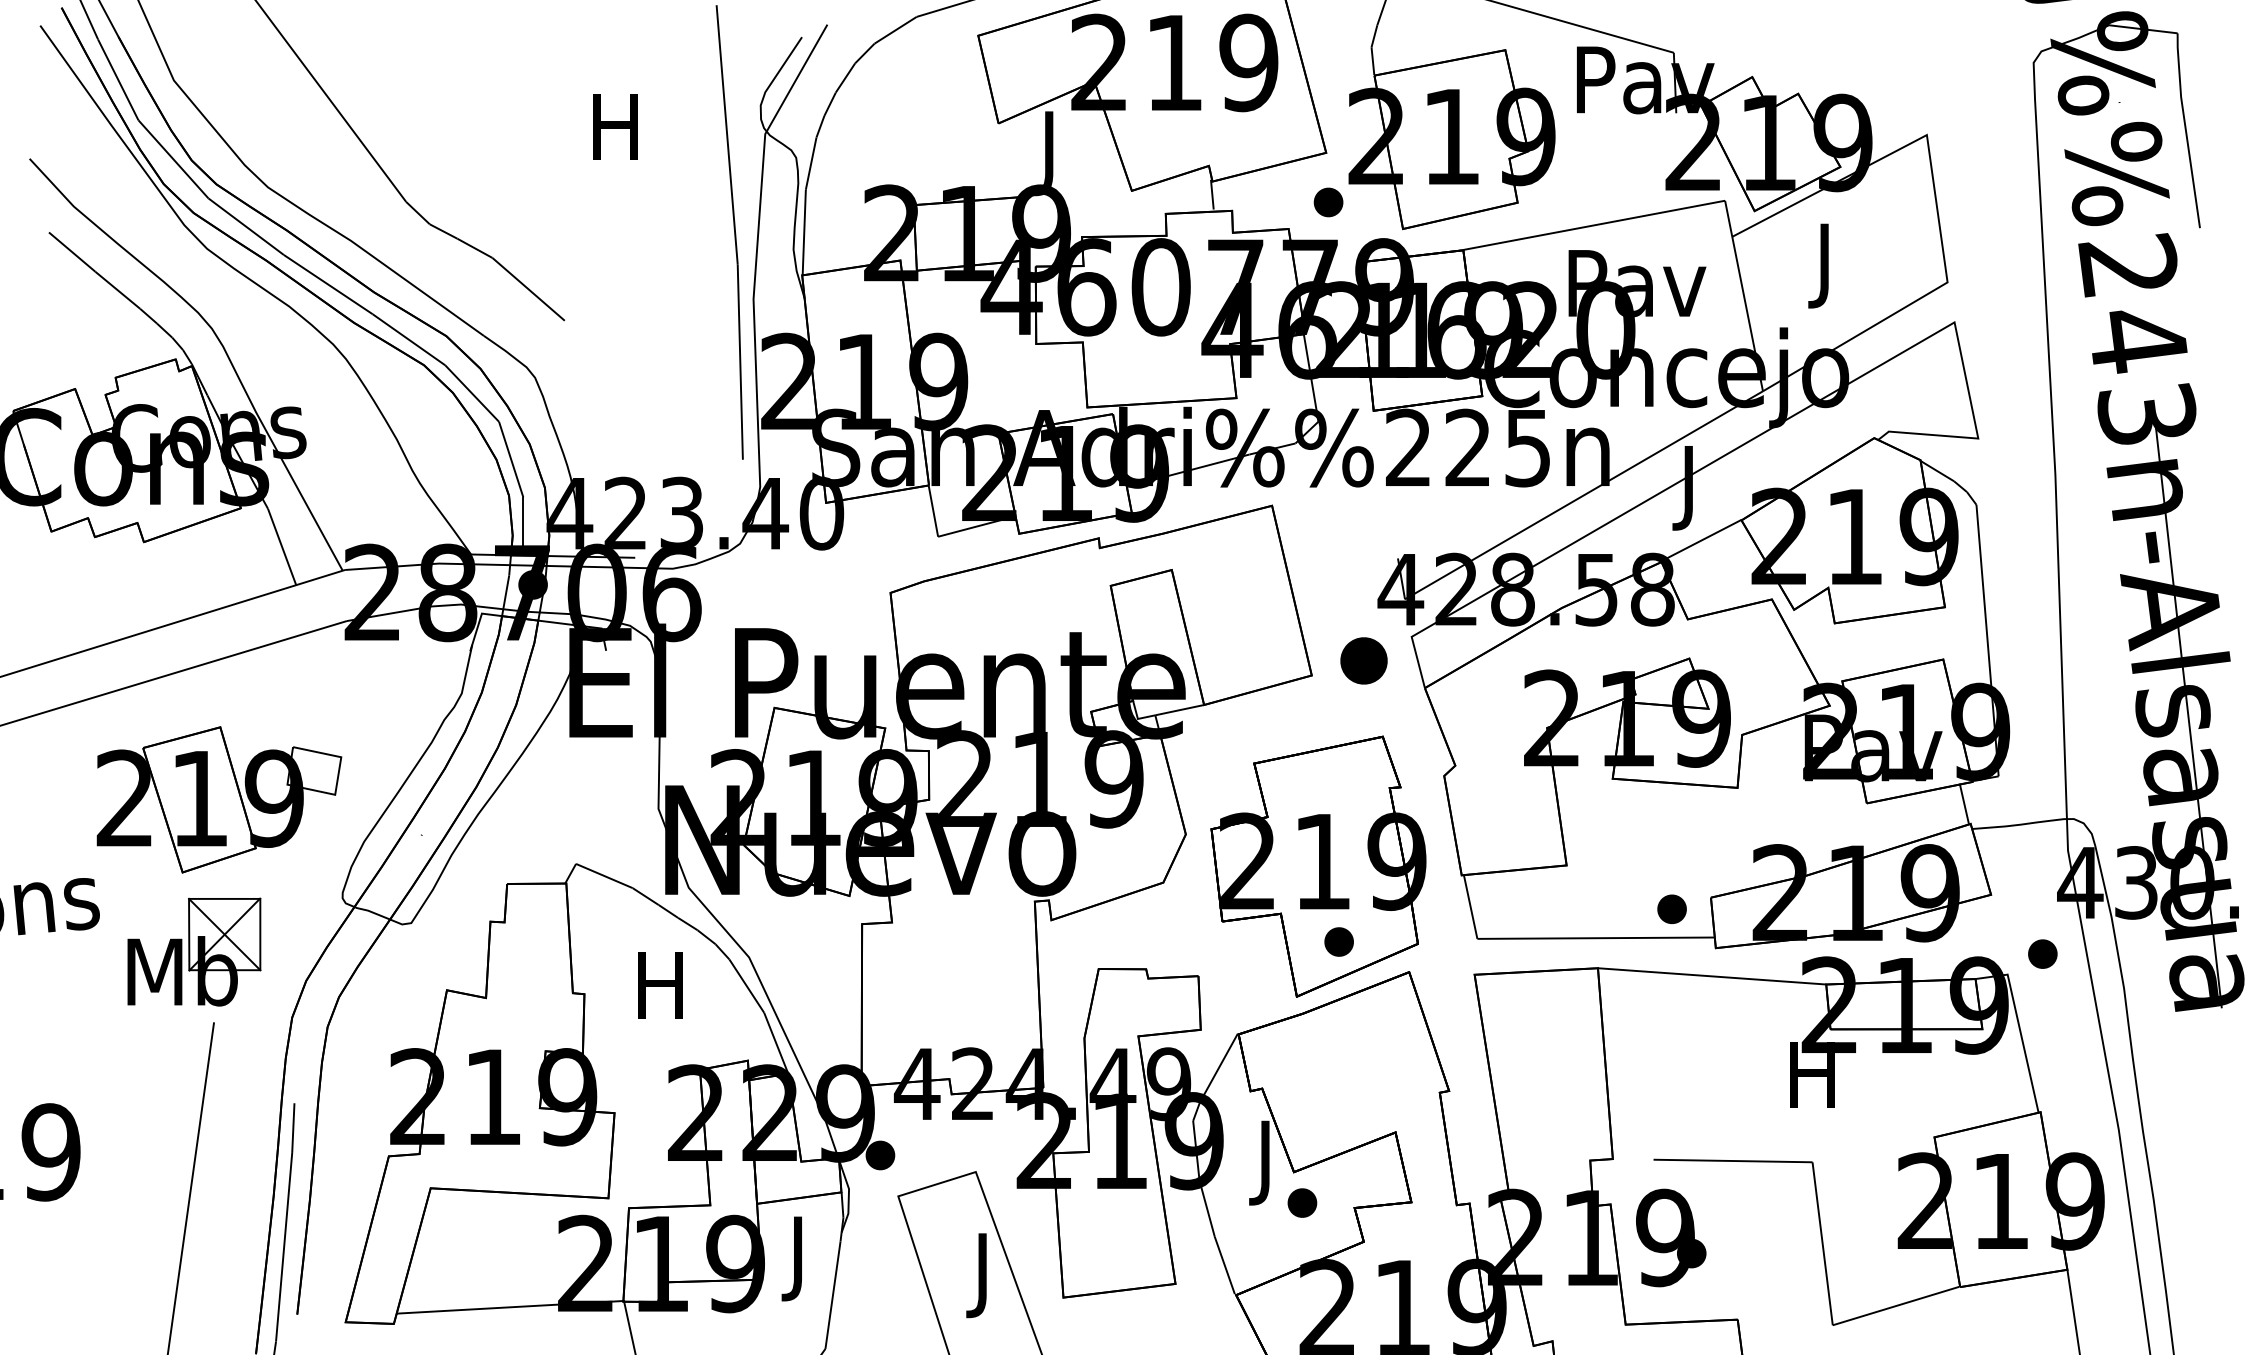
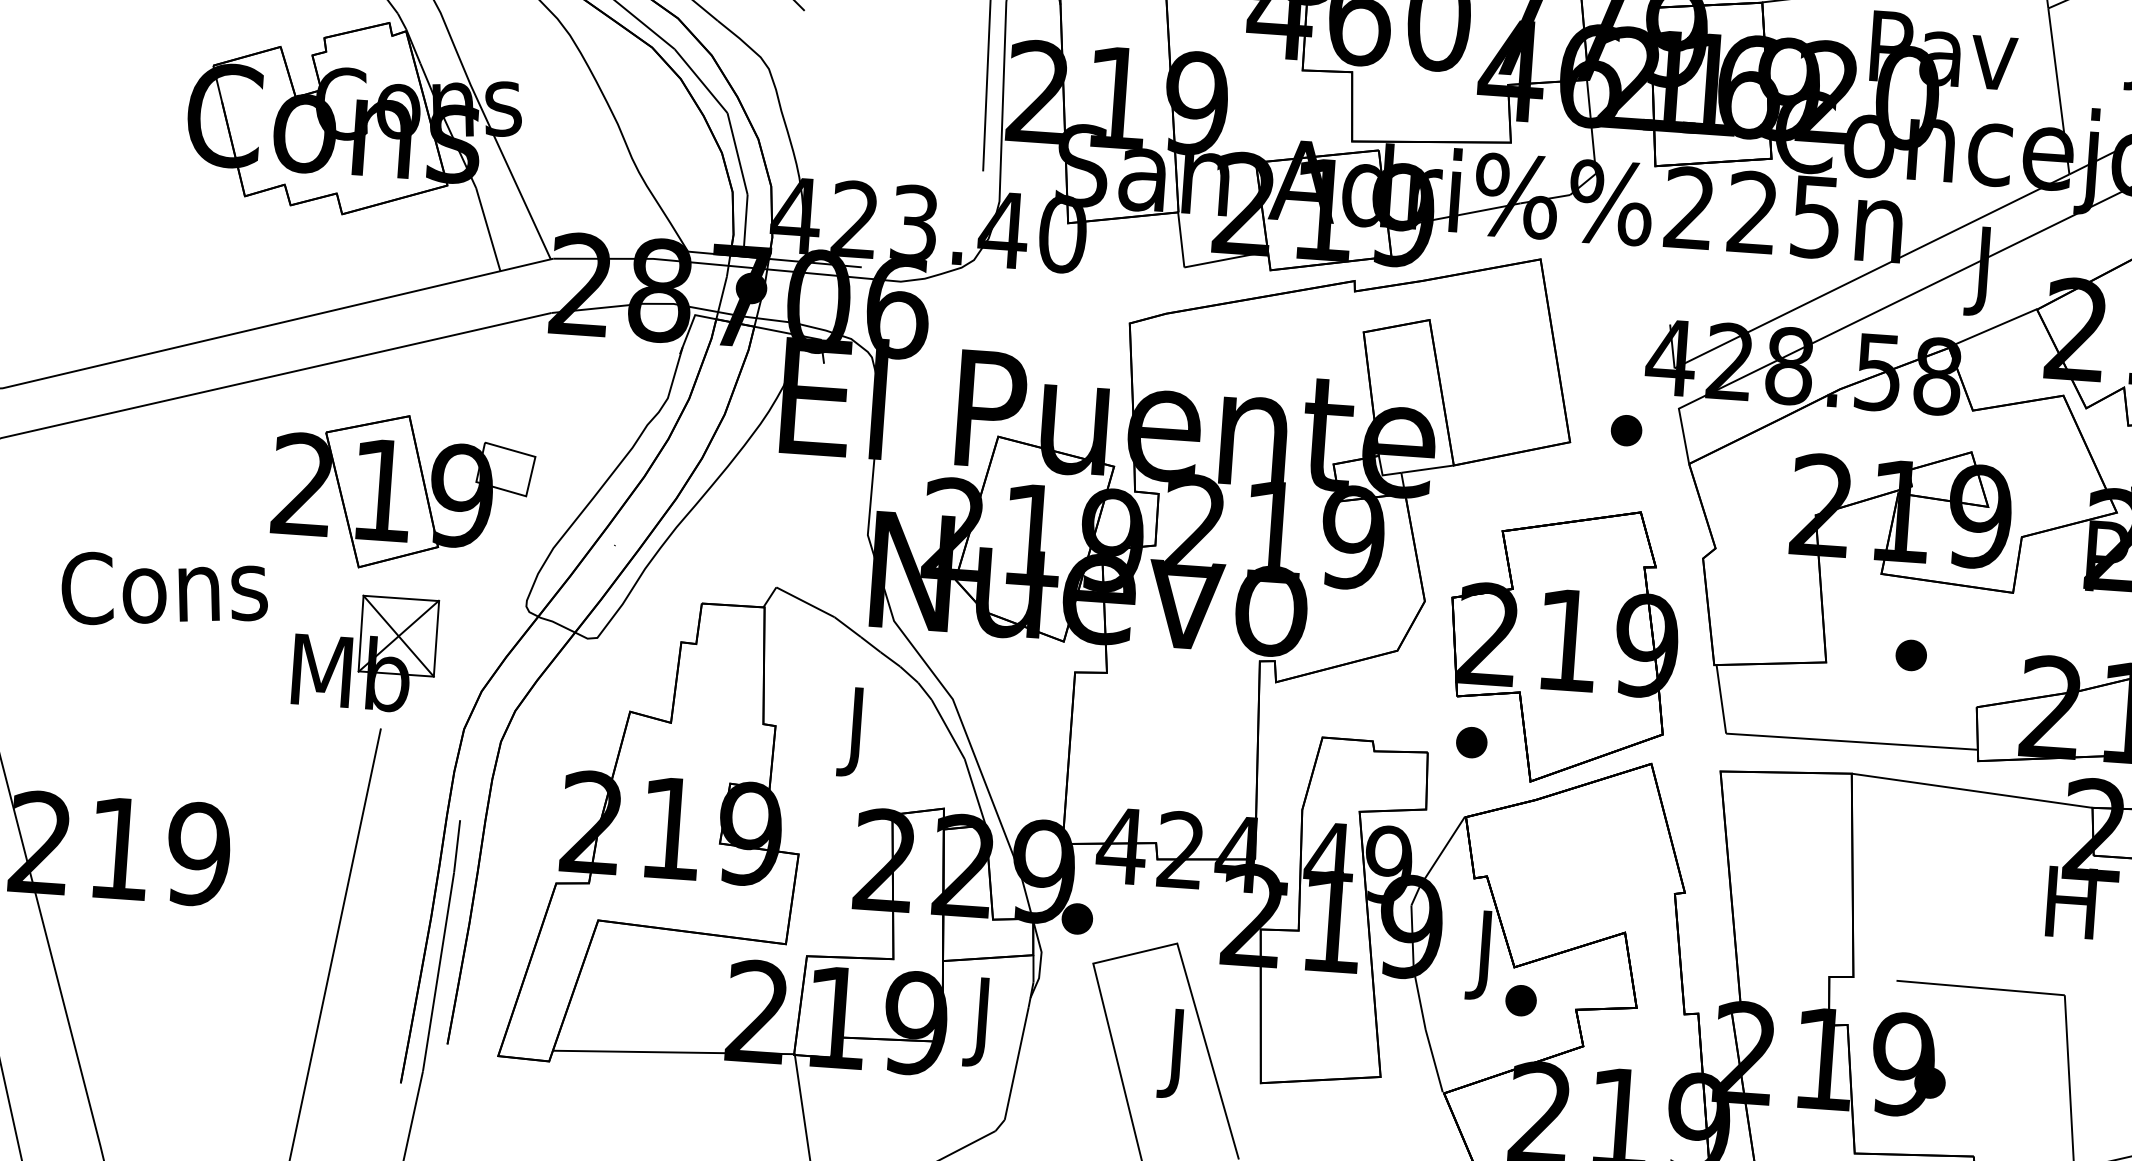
part: (1363, 660) -> (1626, 430), size x0.62
part: (1671, 908) -> (1910, 654), moved
part: (1338, 941) -> (1471, 742), moved
text: (660, 994) -> (856, 732), H -> J

